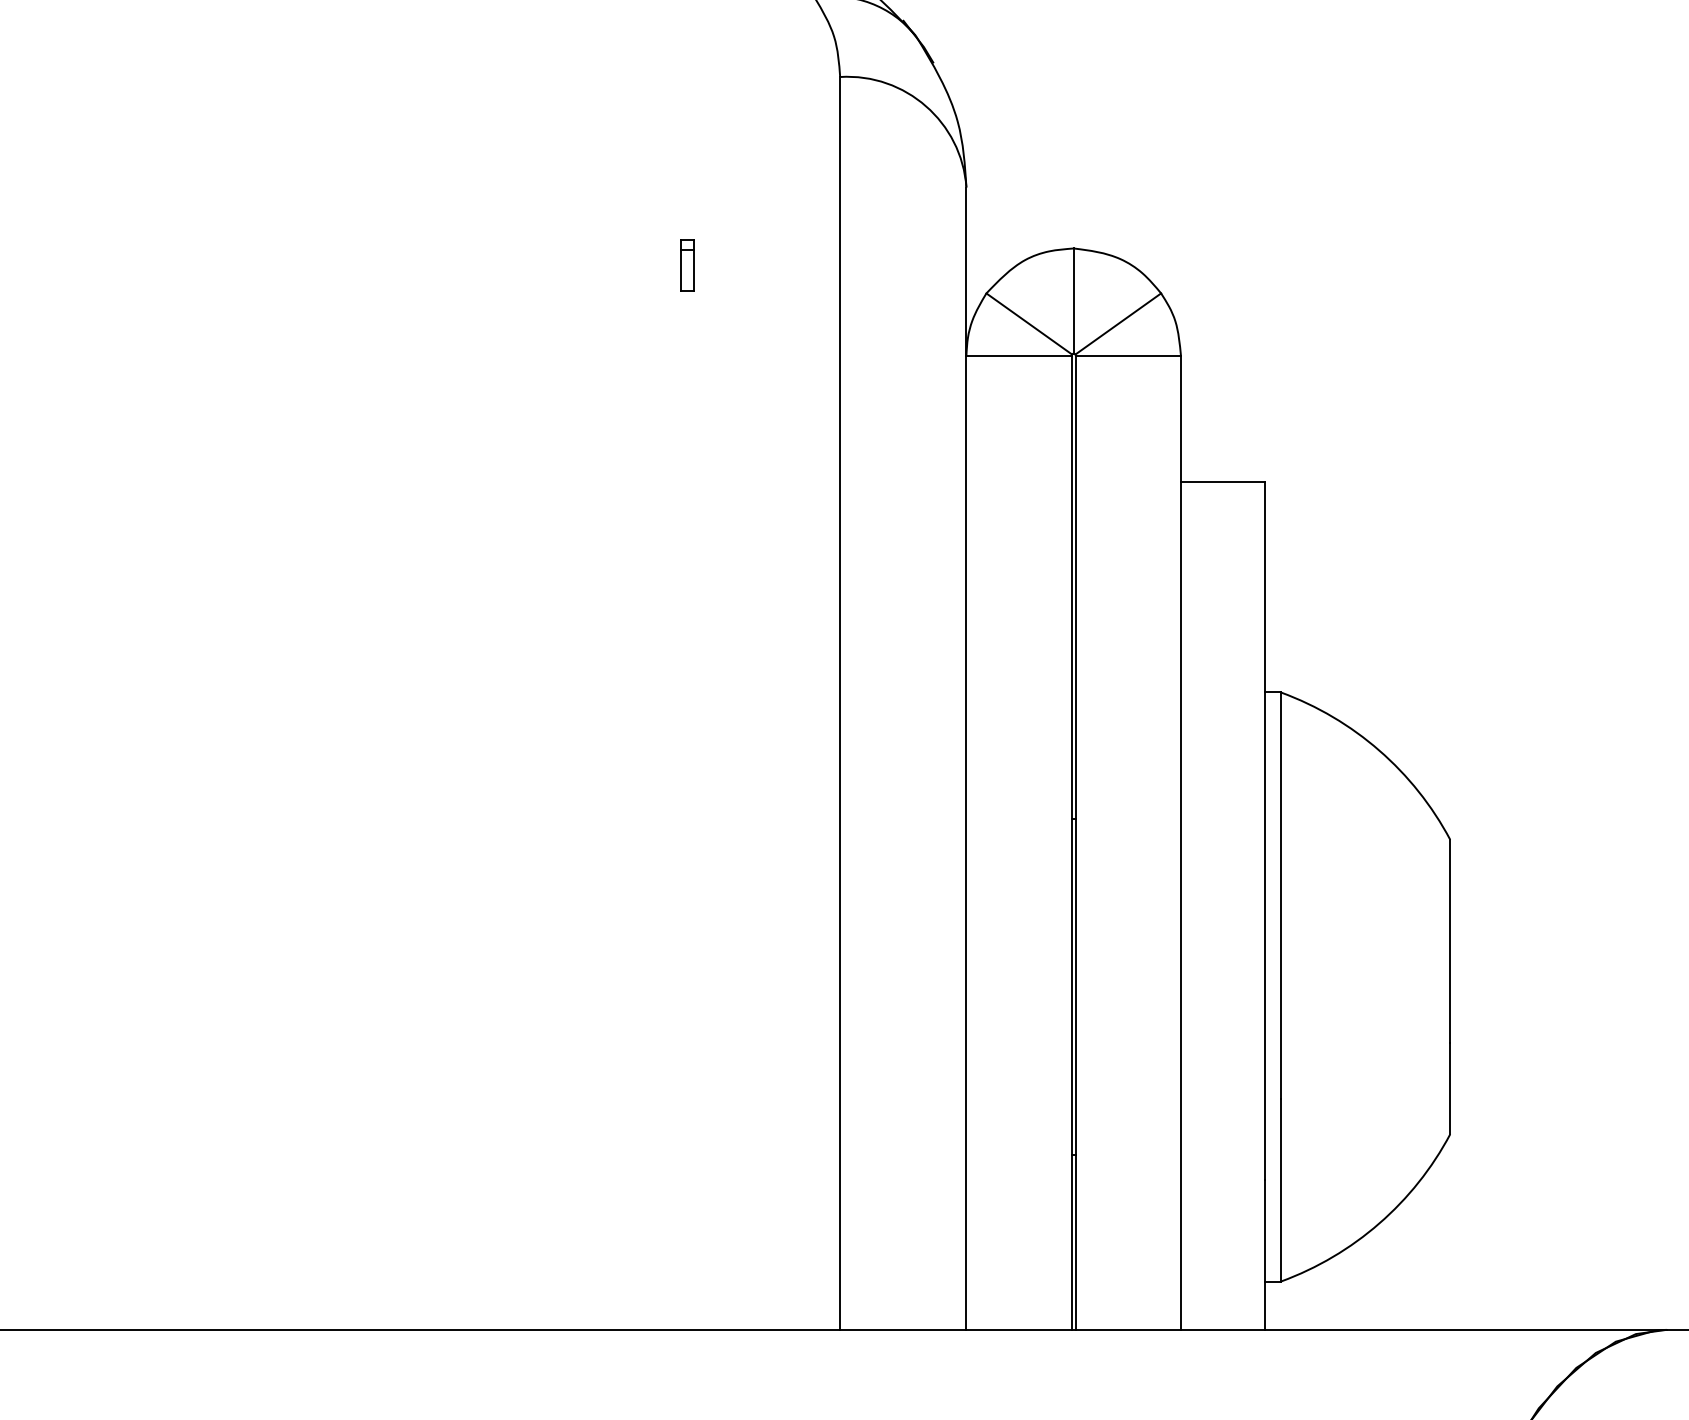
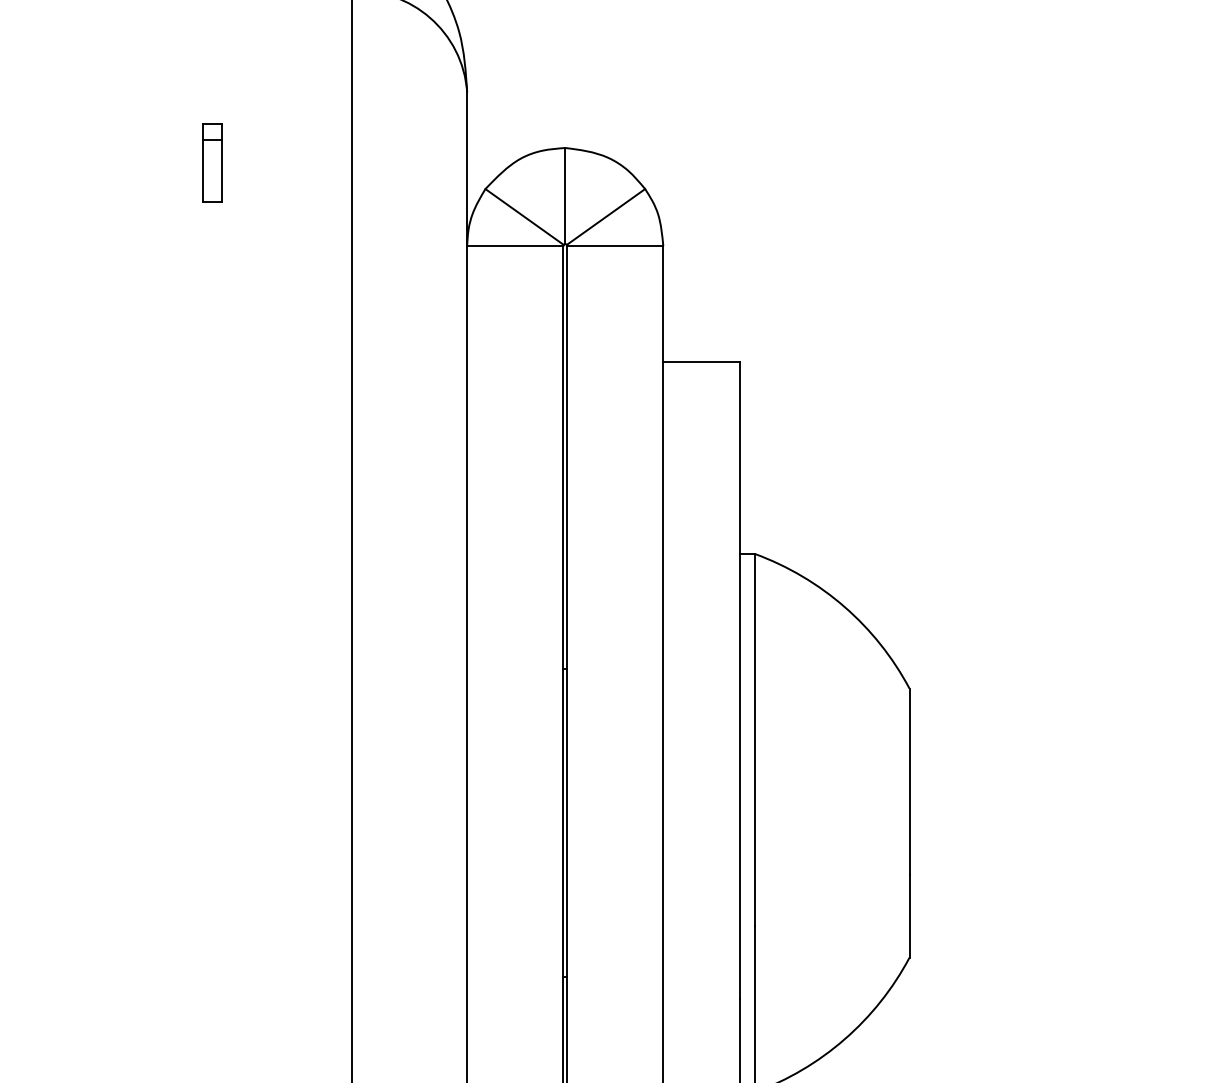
part: (687, 265) -> (212, 163), size x1.67

